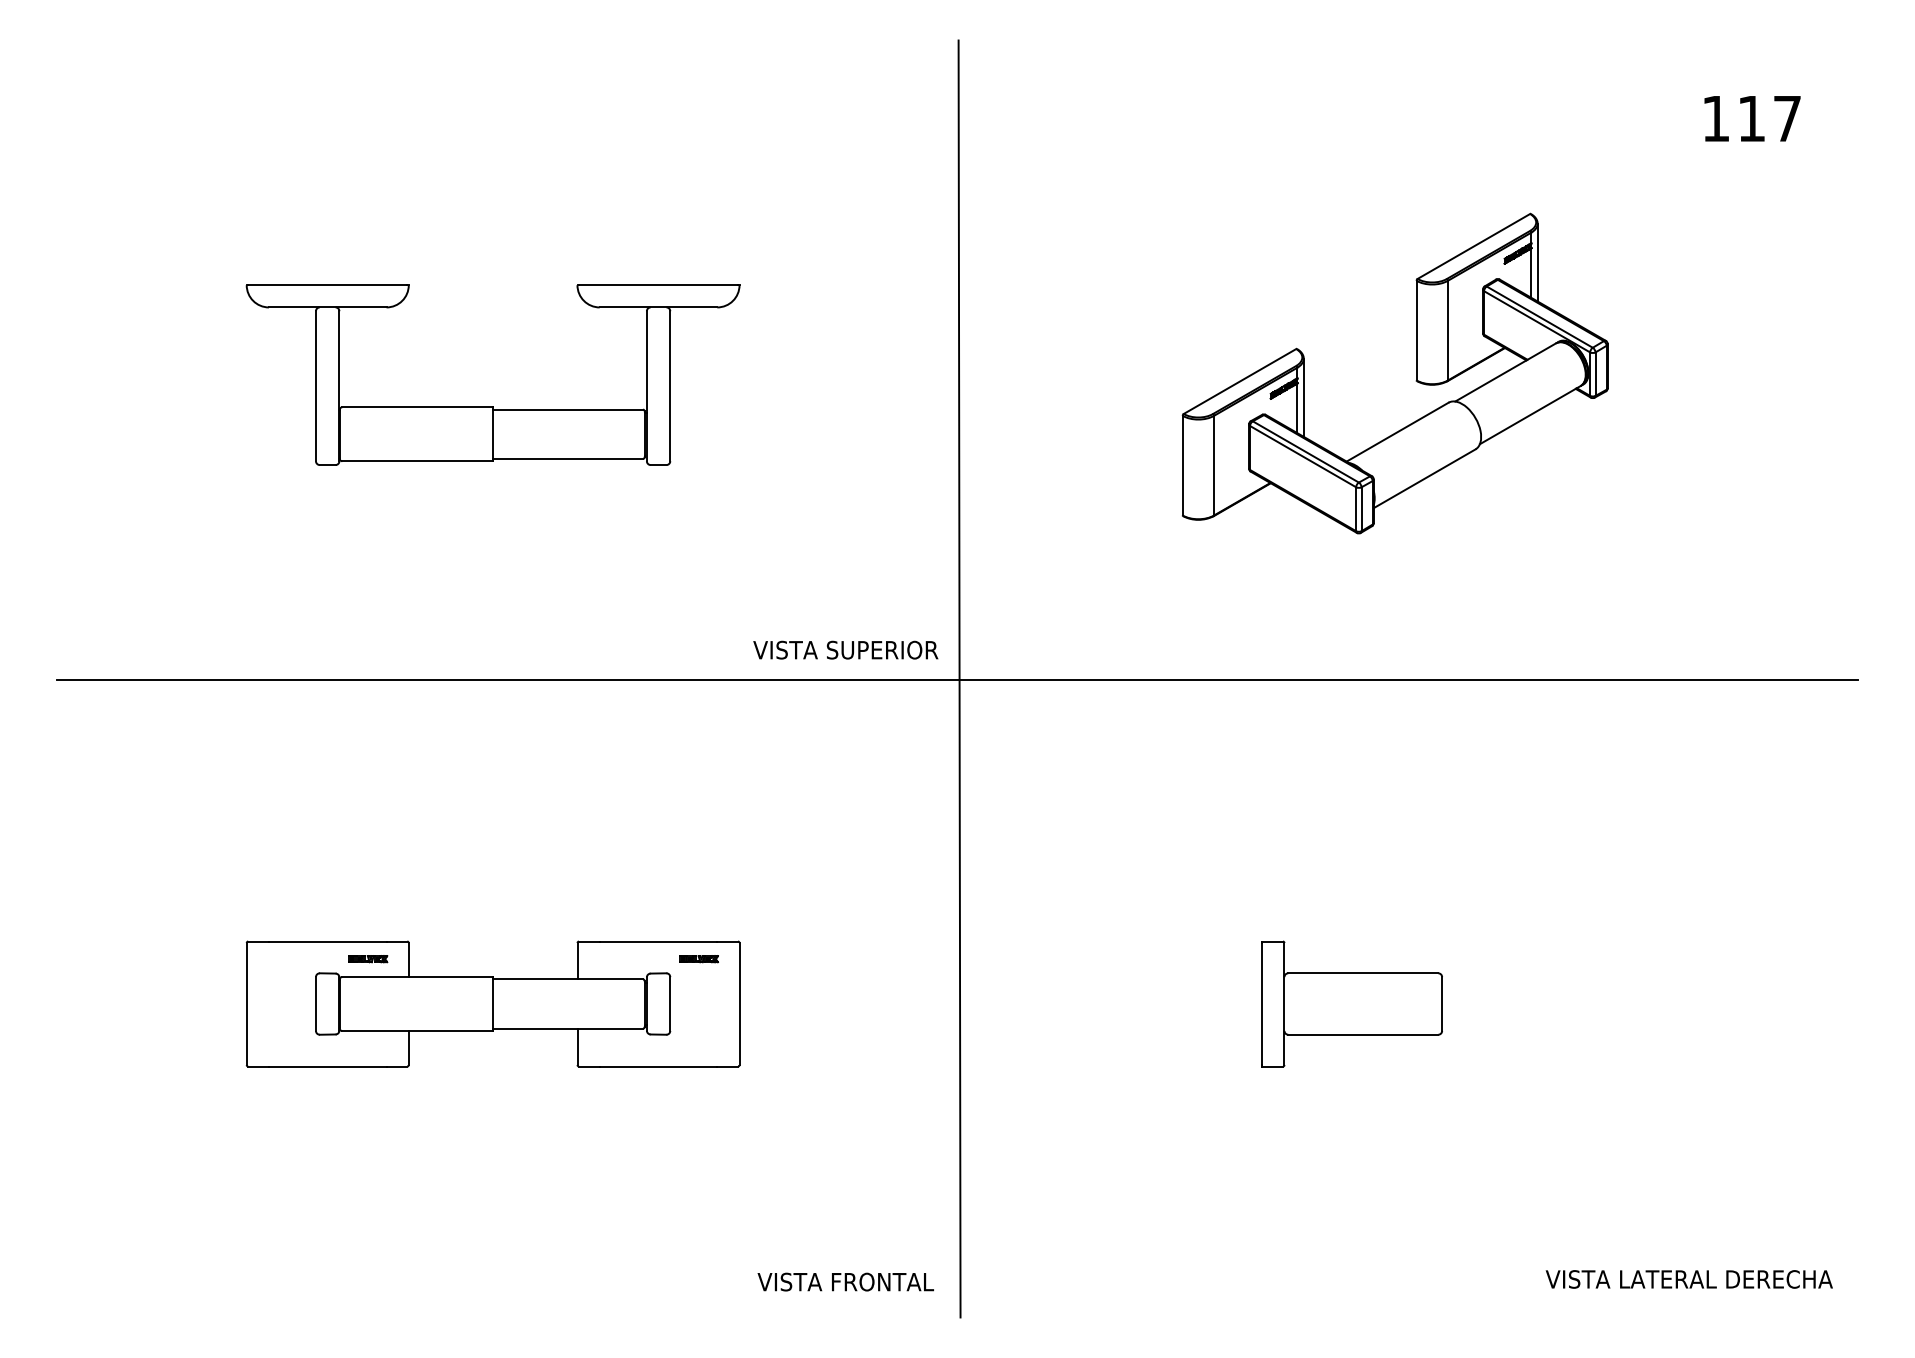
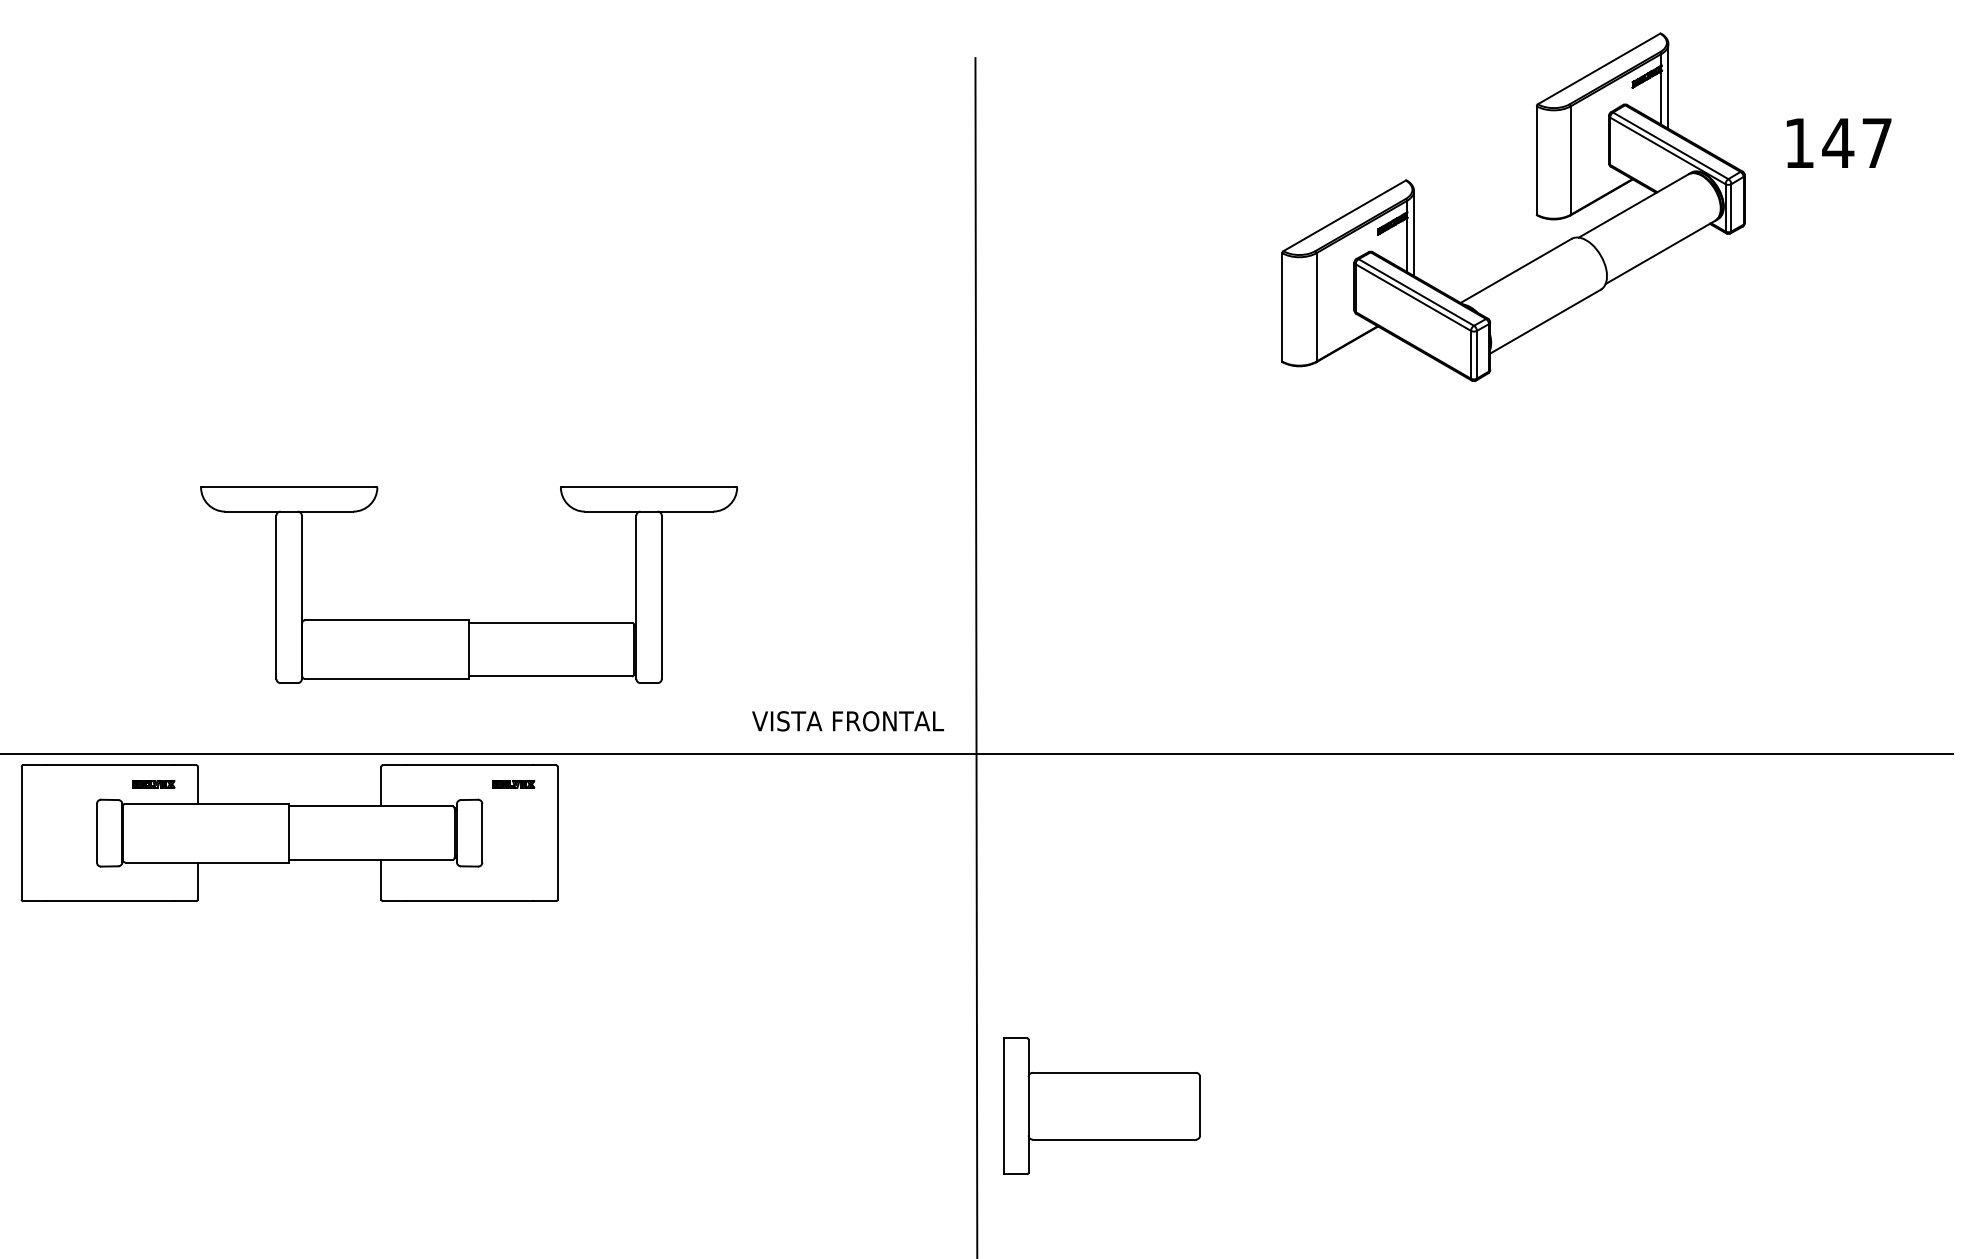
text: (1751, 118) -> (1837, 142), 117 -> 147
part: (1416, 373) -> (1536, 207), moved
part: (492, 406) -> (468, 619), moved
text: (882, 649) -> (892, 720), VISTA SUPERIOR -> VISTA FRONTAL
part: (492, 1003) -> (288, 832), moved
part: (1351, 1003) -> (1101, 1105), moved

